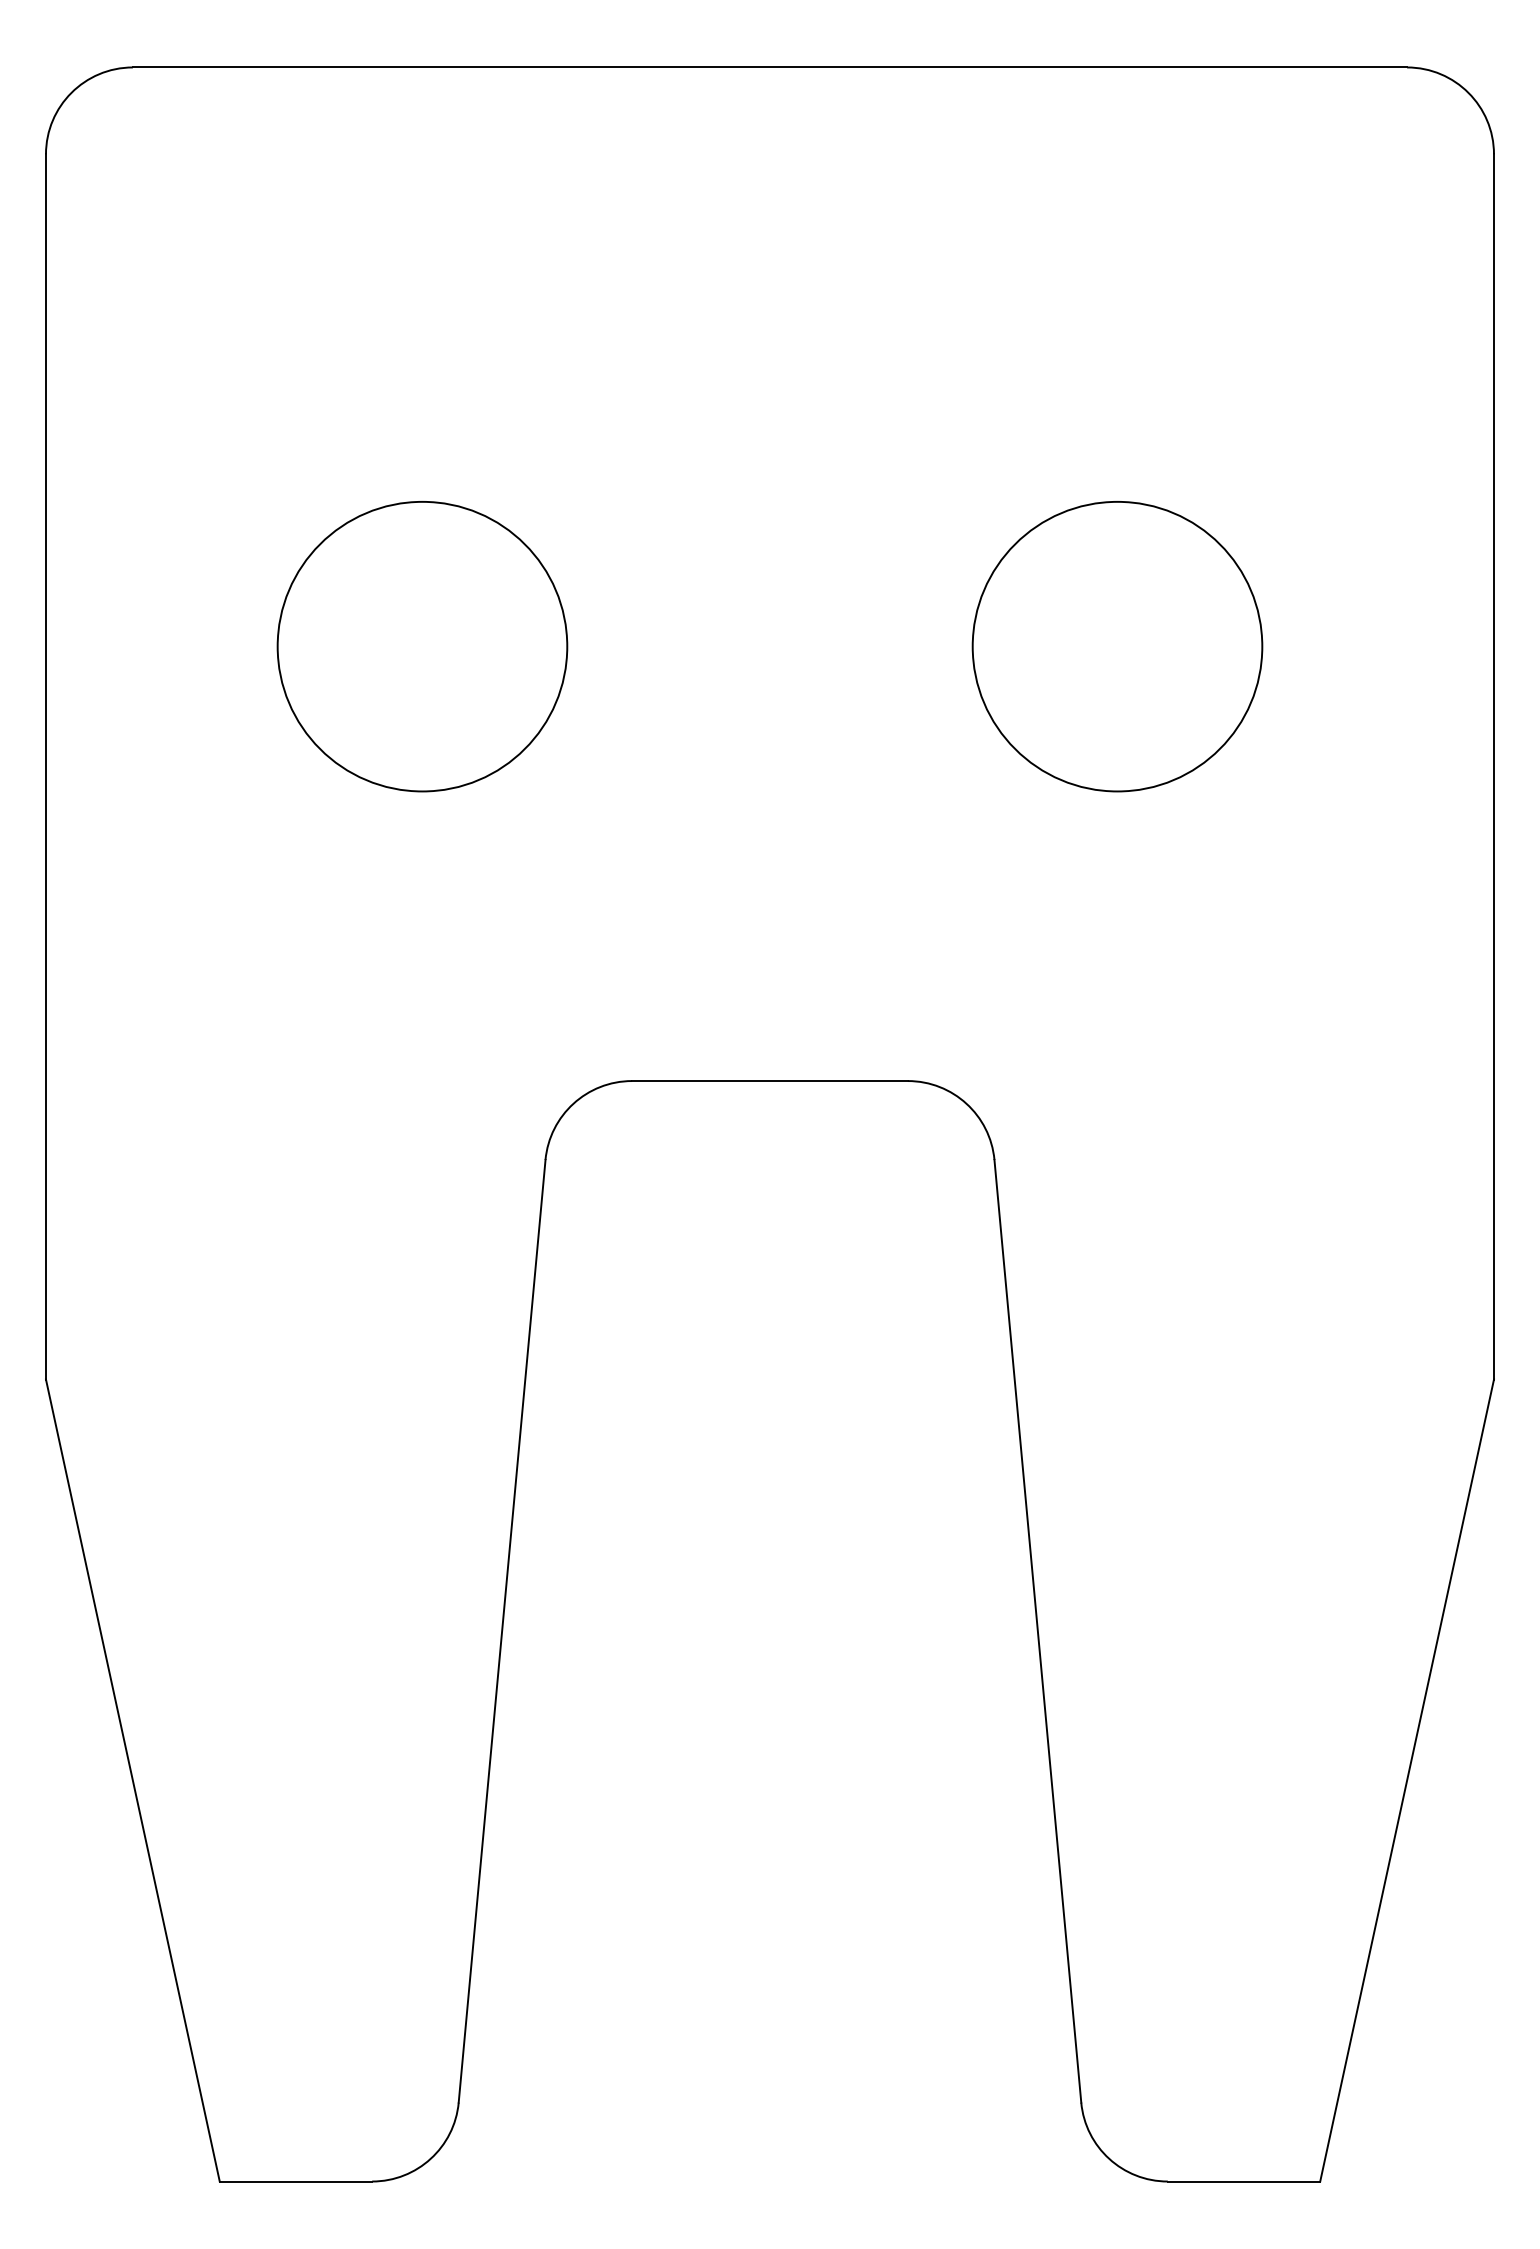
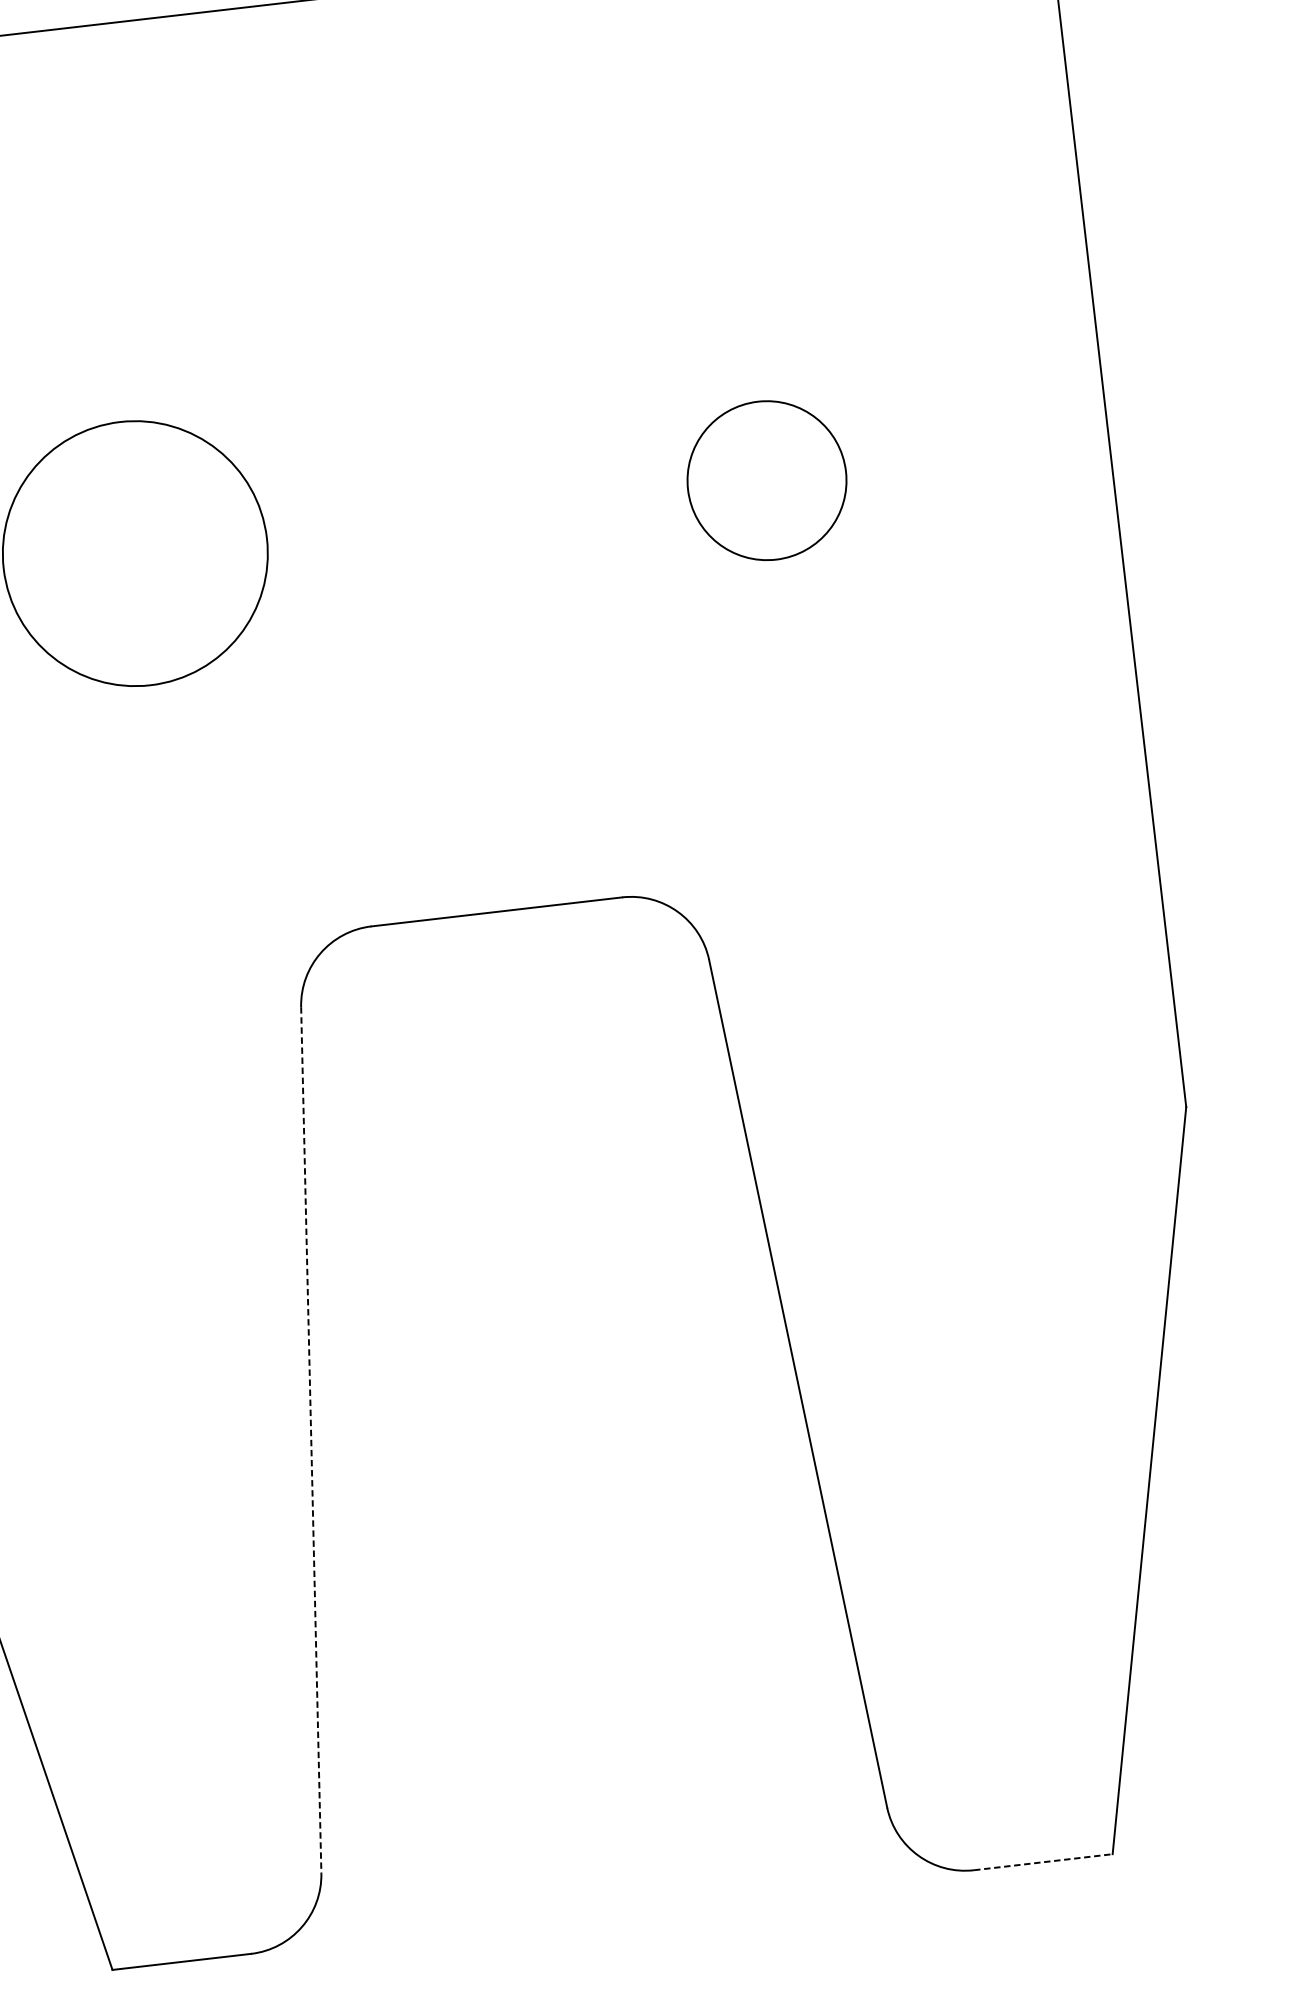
circle: (1117, 646) -> (766, 480), size x0.6
line: (502, 1631) -> (311, 1440), solid -> dashed
line: (1244, 2181) -> (1043, 1862), solid -> dashed

